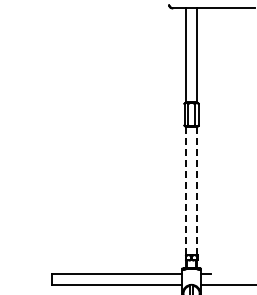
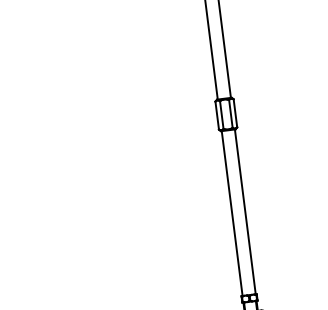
line: (186, 191) -> (232, 214), dashed -> solid
line: (196, 191) -> (245, 212), dashed -> solid

